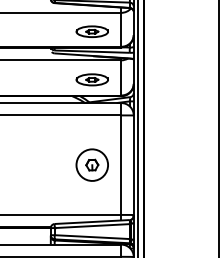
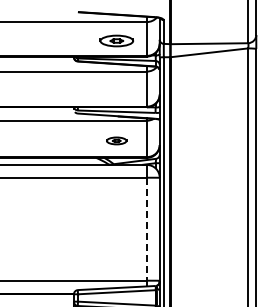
part: (91, 31) -> (116, 90), removed
part: (91, 79) -> (116, 140), size x0.6
part: (91, 165) -> (116, 229), removed
line: (120, 165) -> (146, 229), solid -> dashed

